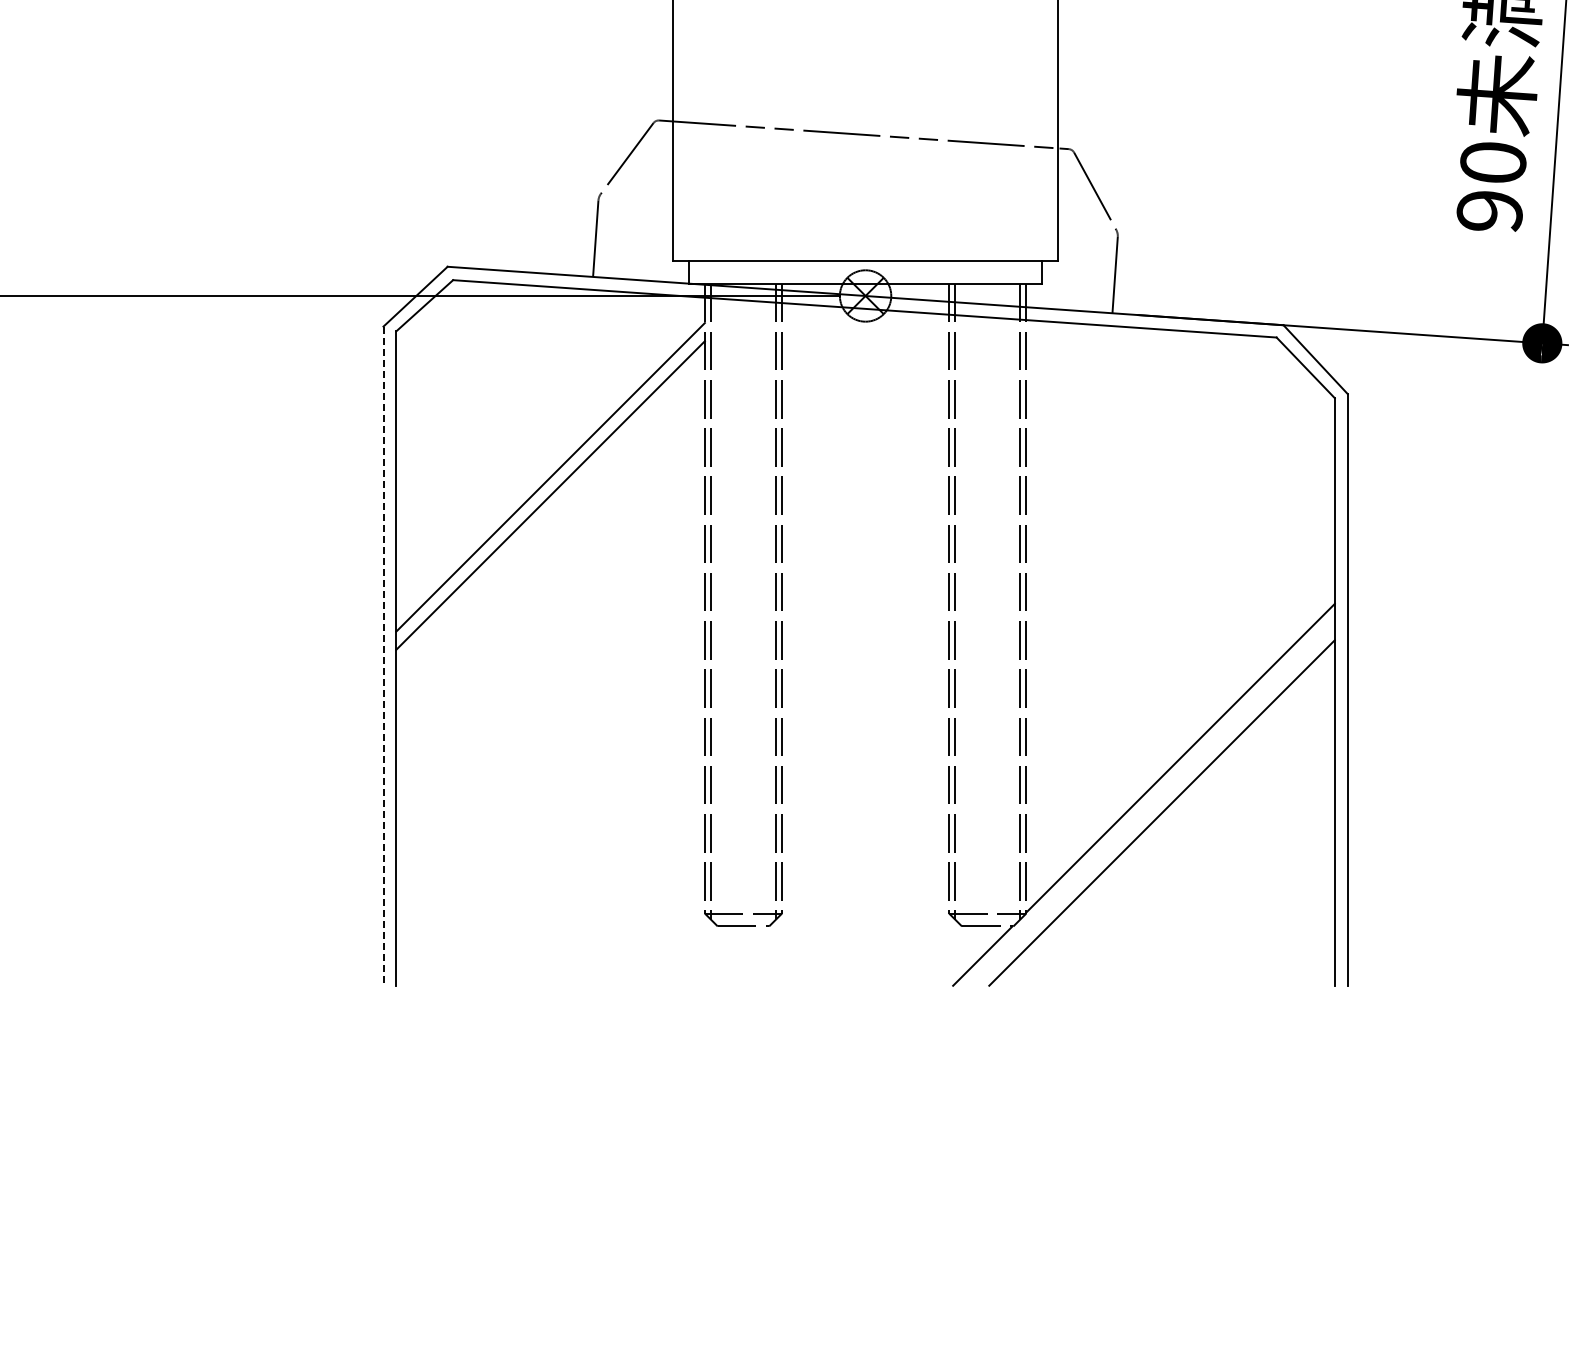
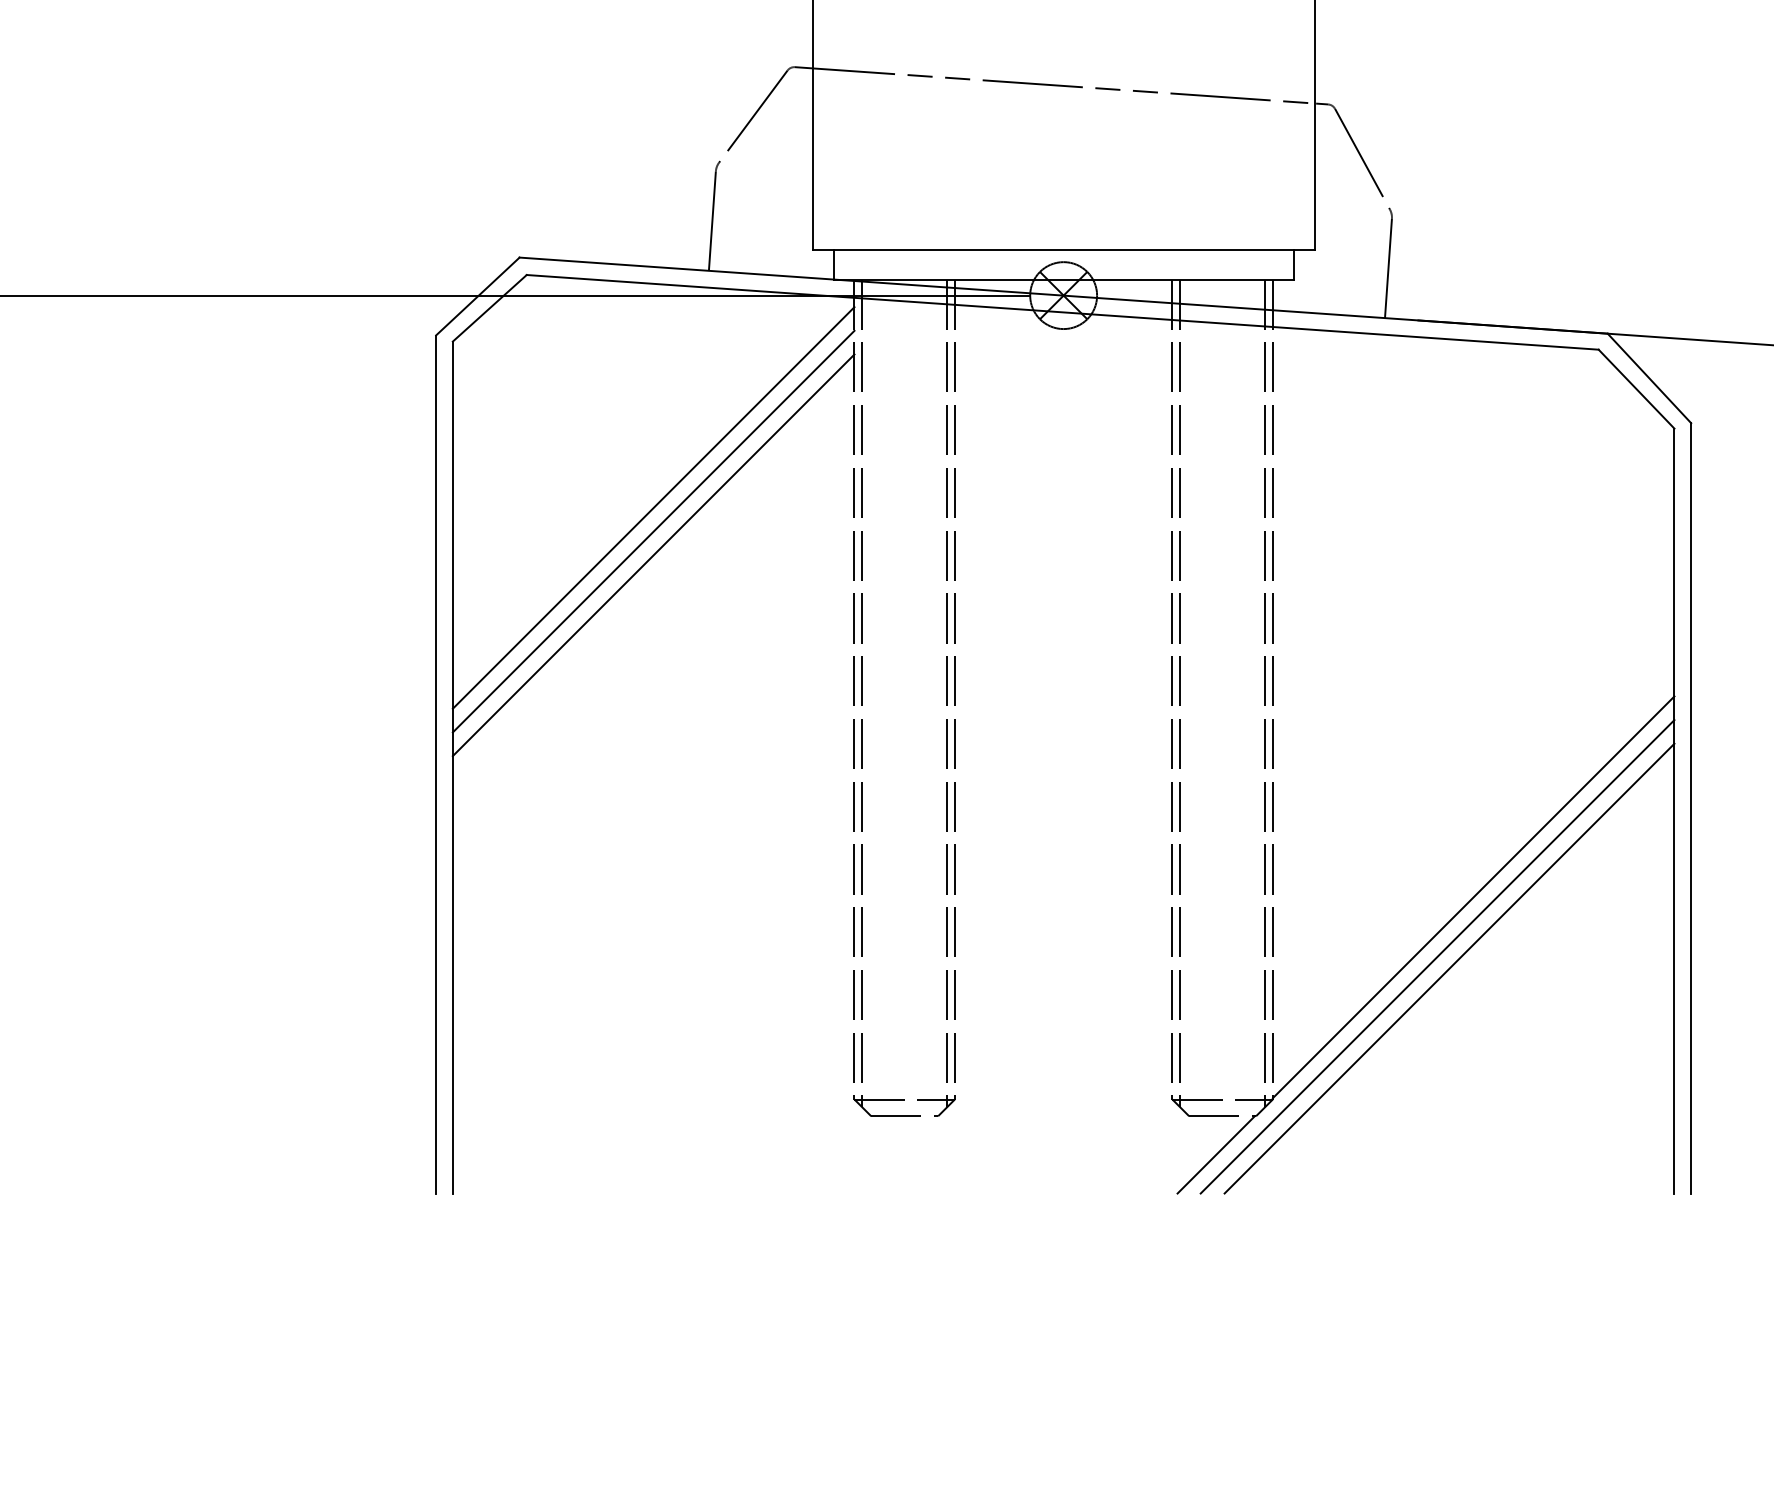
line: (550, 458) -> (653, 507), added
line: (383, 656) -> (436, 764), dashed -> solid
line: (1152, 803) -> (1437, 956), added

